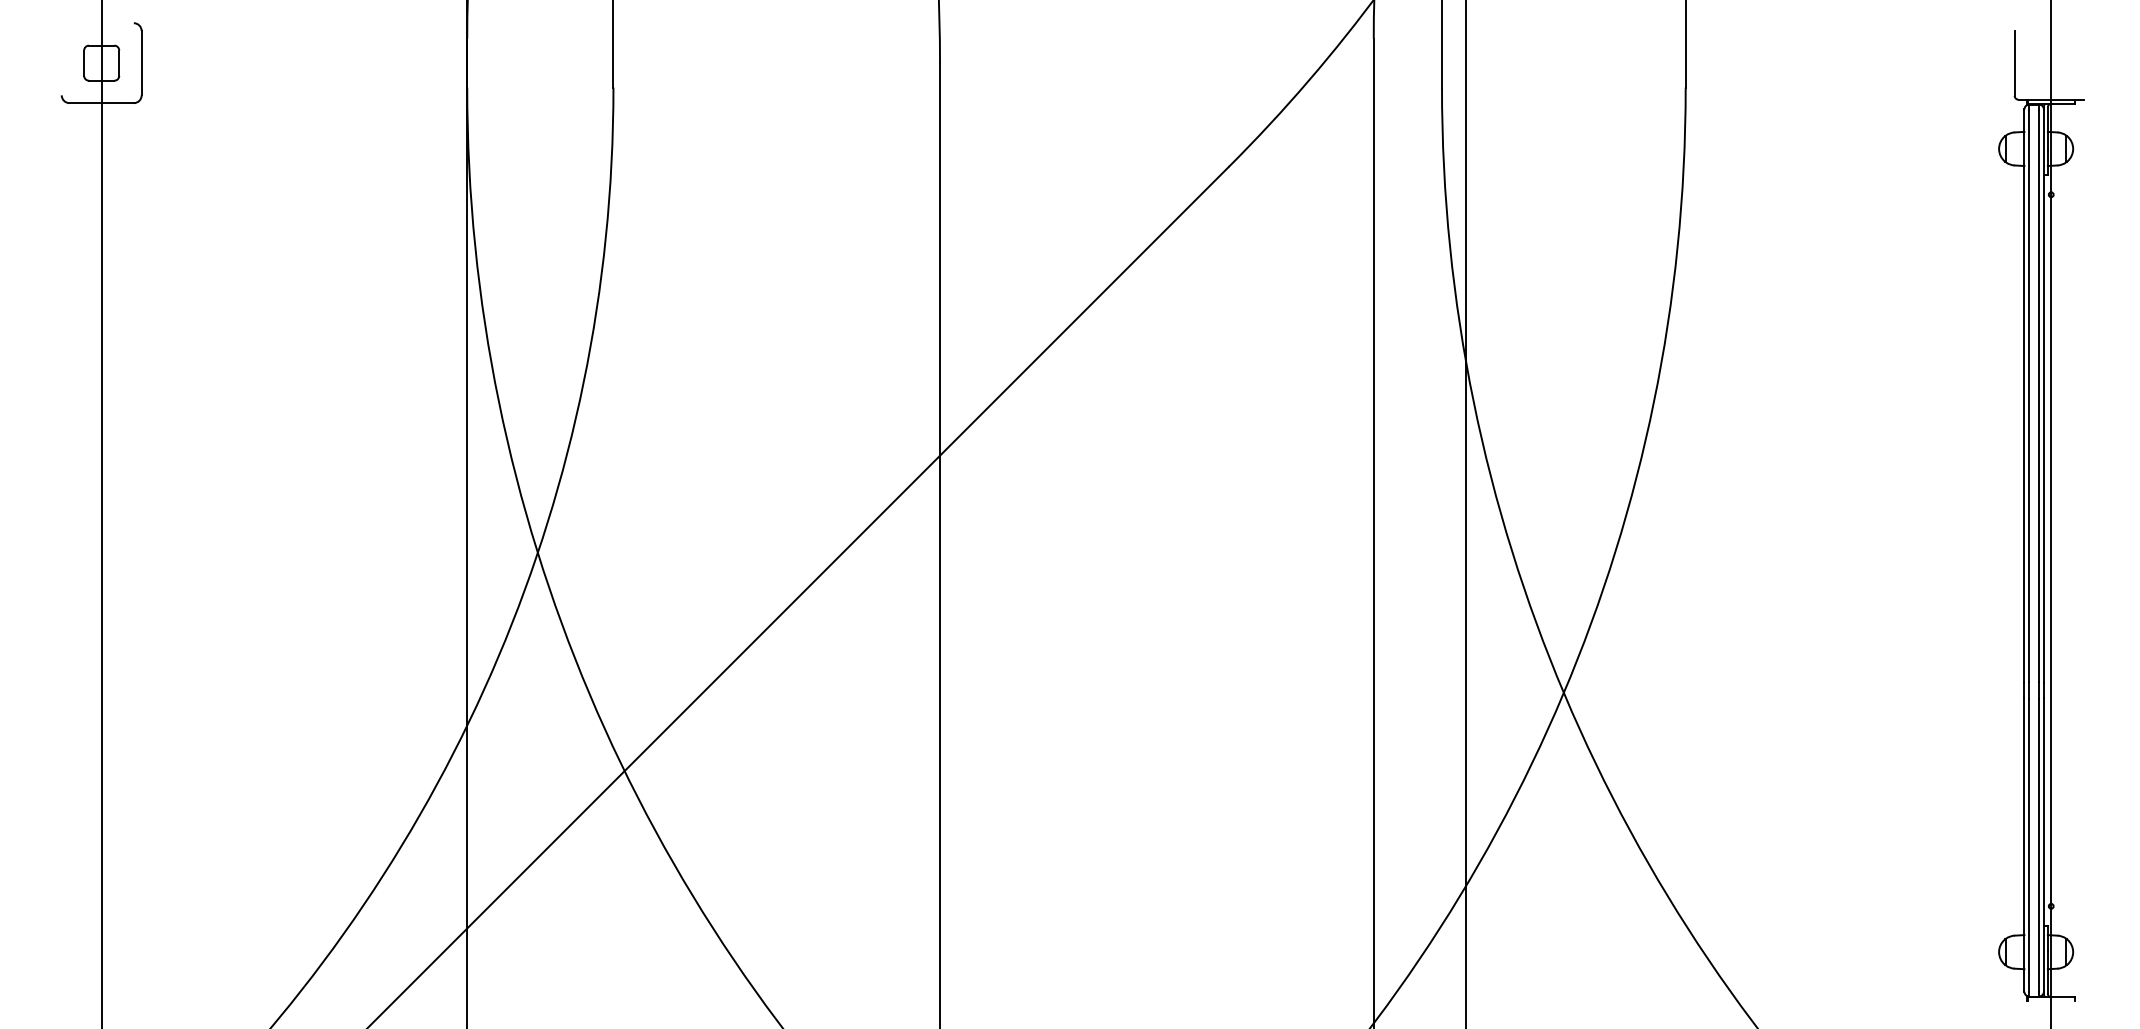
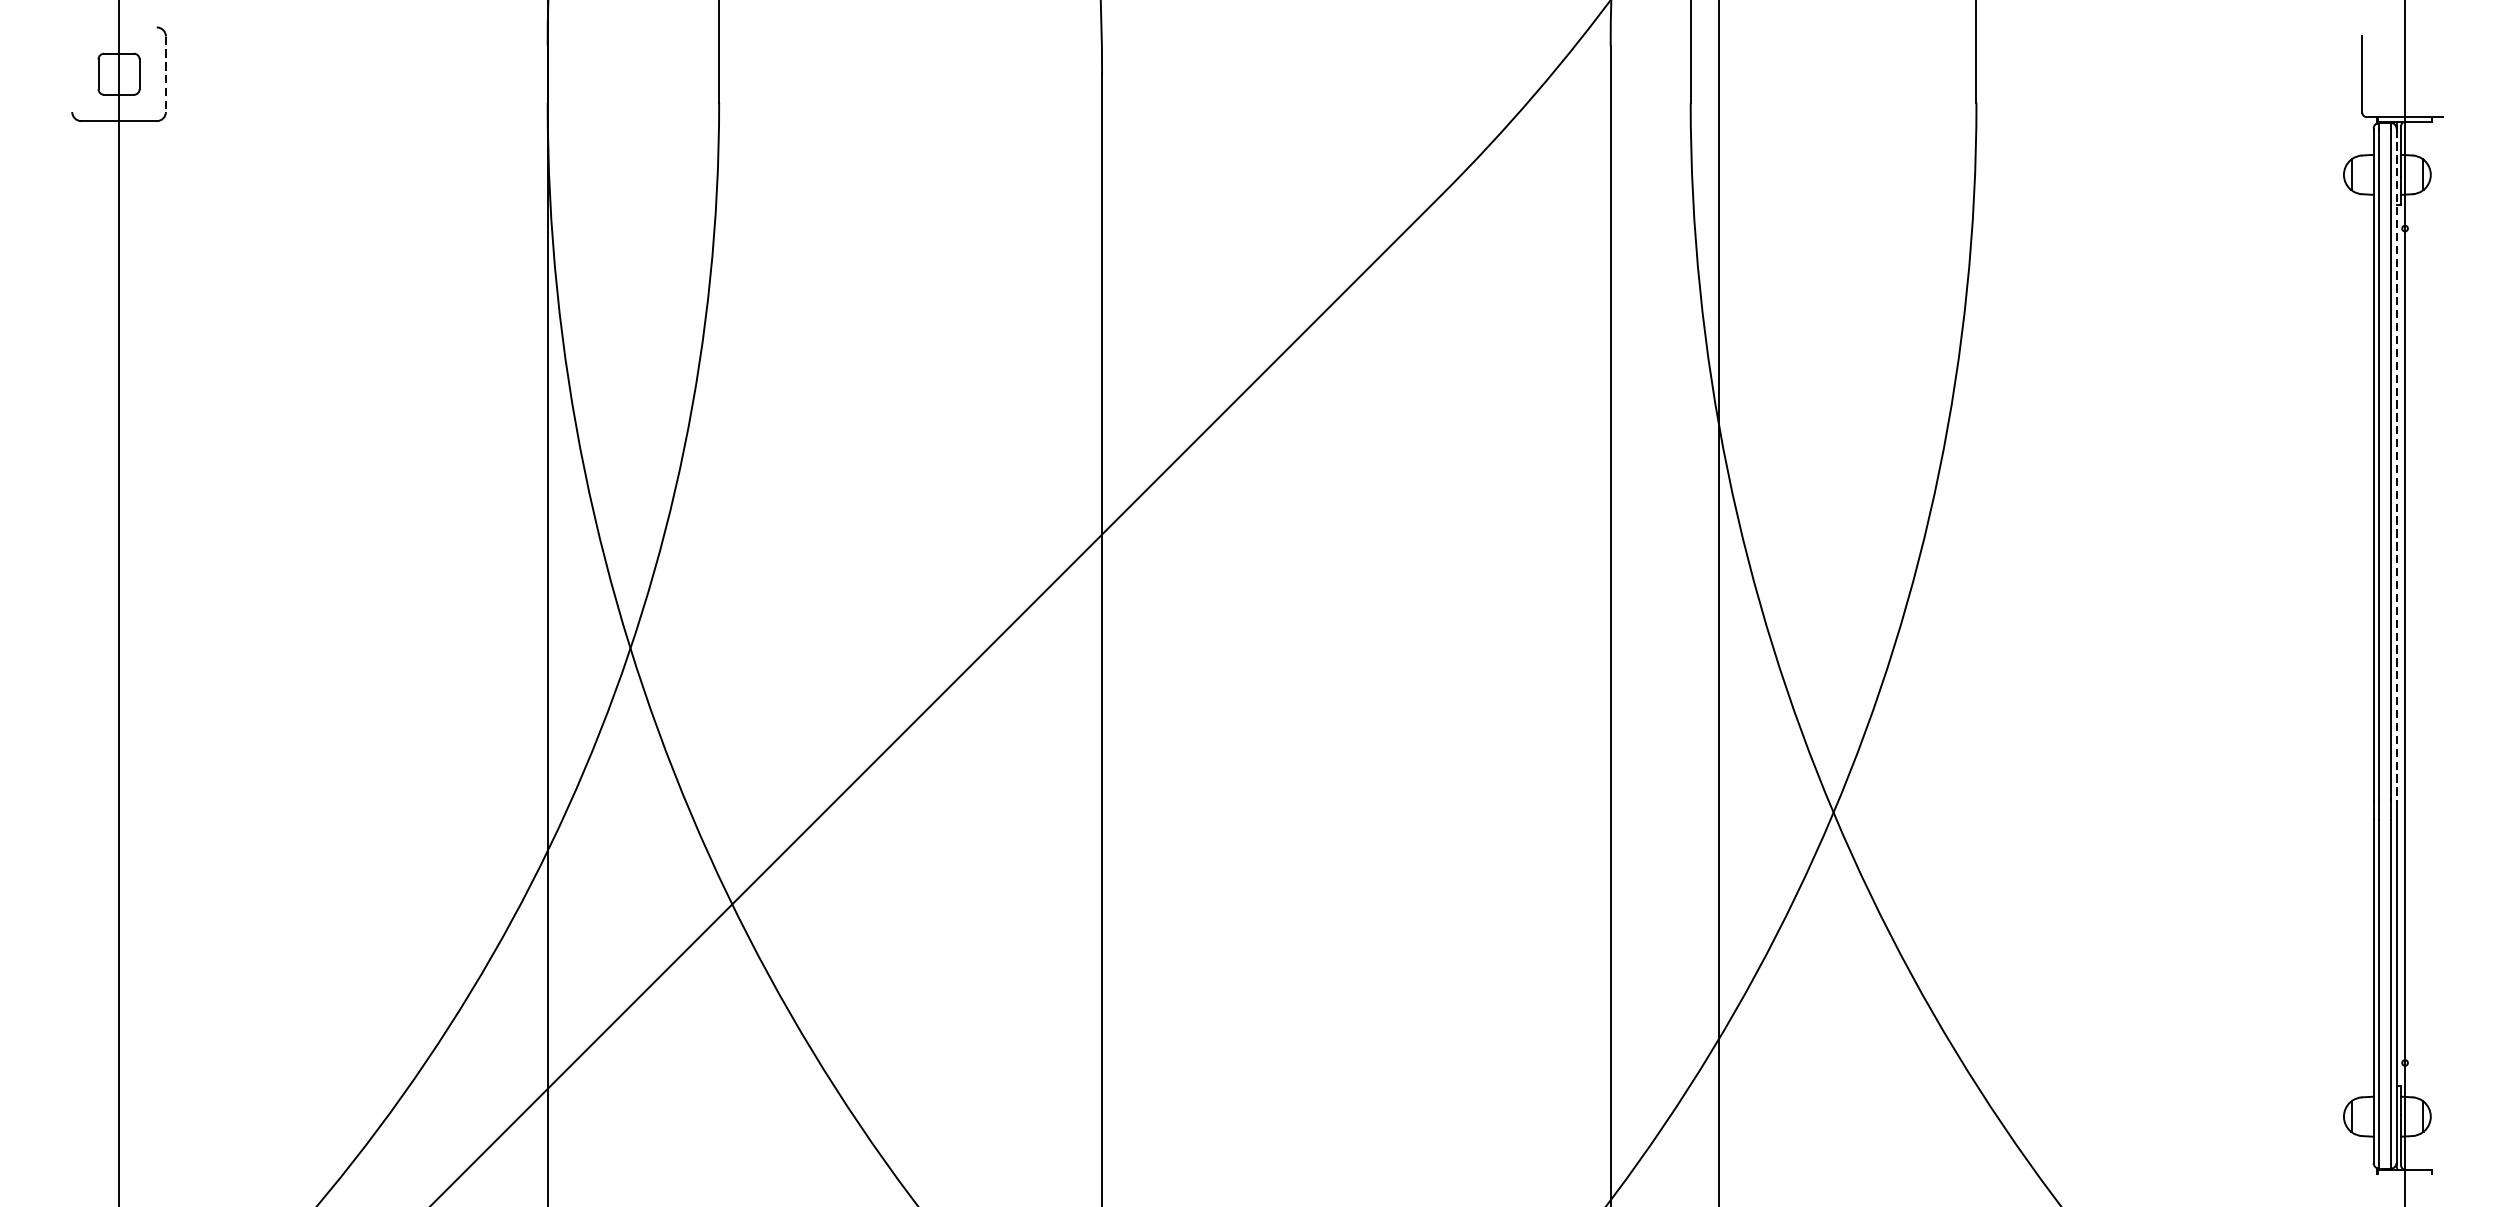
line: (141, 63) -> (165, 74), solid -> dashed
line: (2043, 396) -> (2396, 465), solid -> dashed

